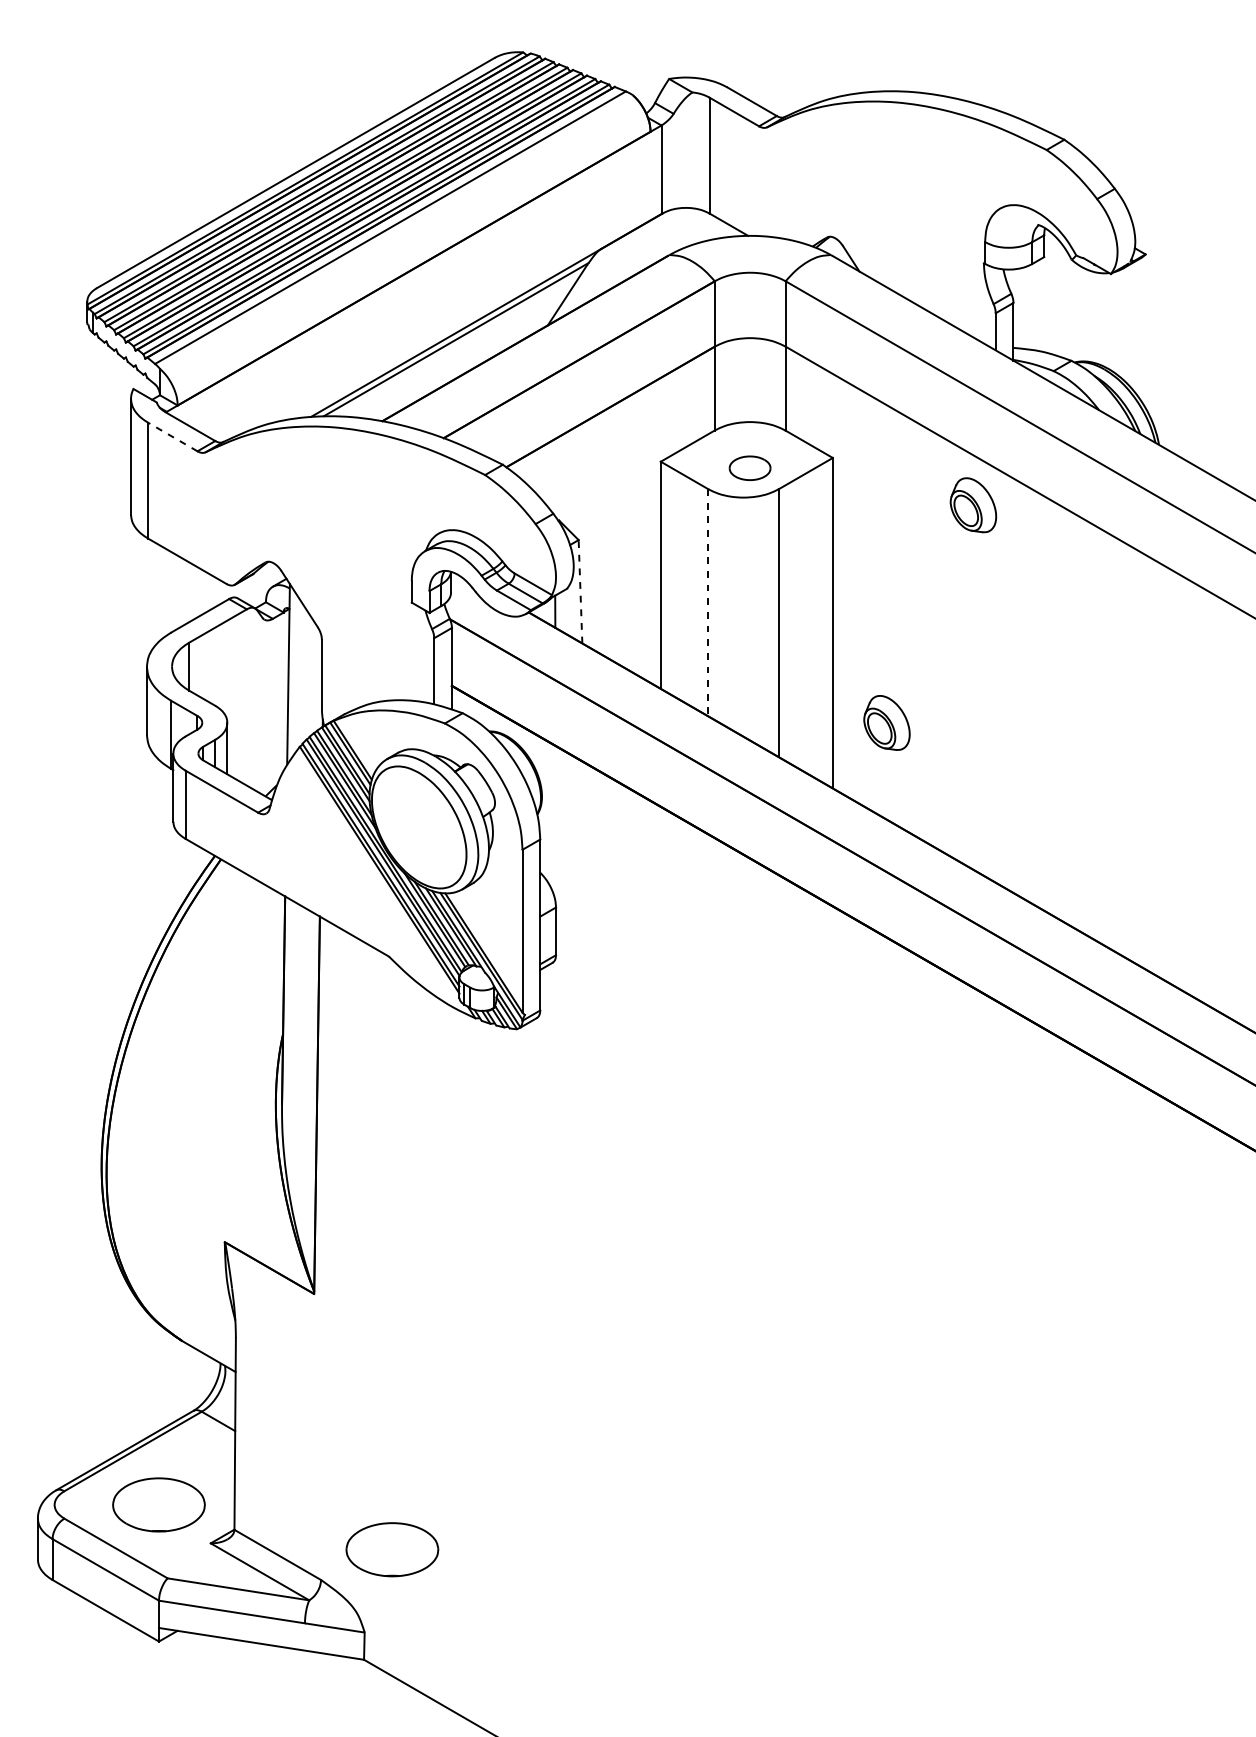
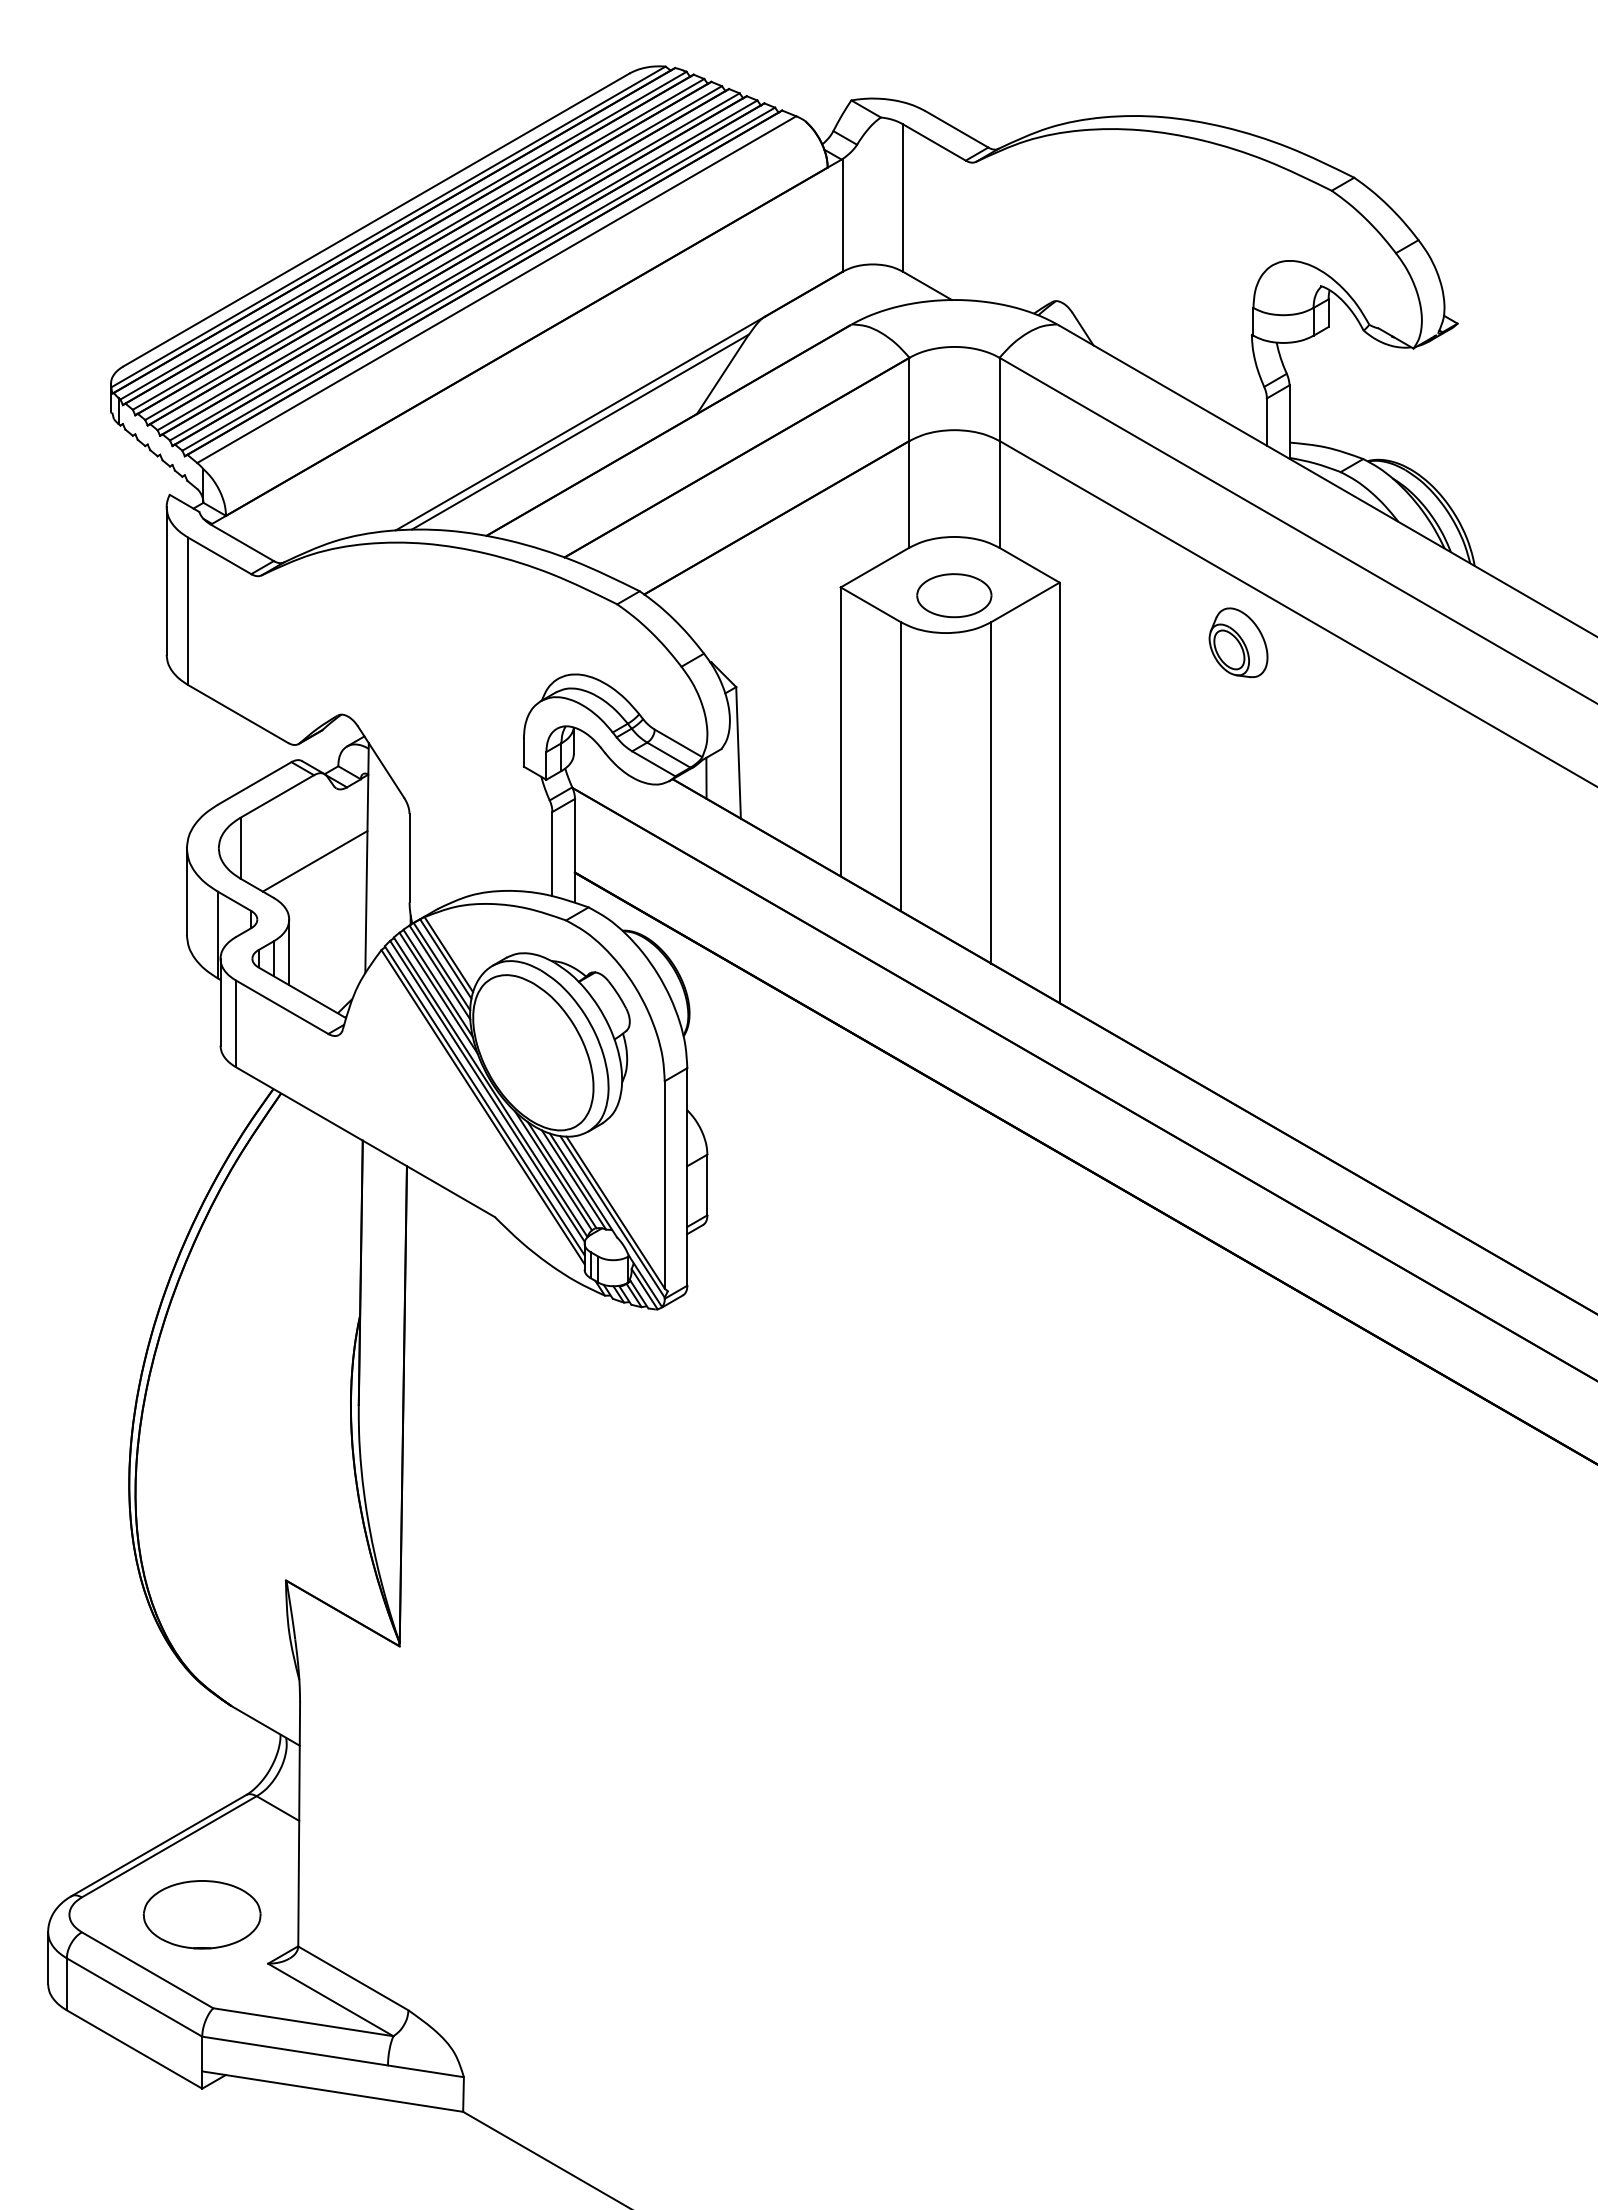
line: (172, 436) -> (219, 555), dashed -> solid
part: (750, 468) -> (954, 595), size x1.43
line: (580, 591) -> (738, 752), dashed -> solid
line: (707, 602) -> (900, 766), dashed -> solid
line: (247, 677) -> (314, 861), added
part: (886, 722) -> (1128, 919), removed
part: (391, 1549) -> (498, 1971), removed

